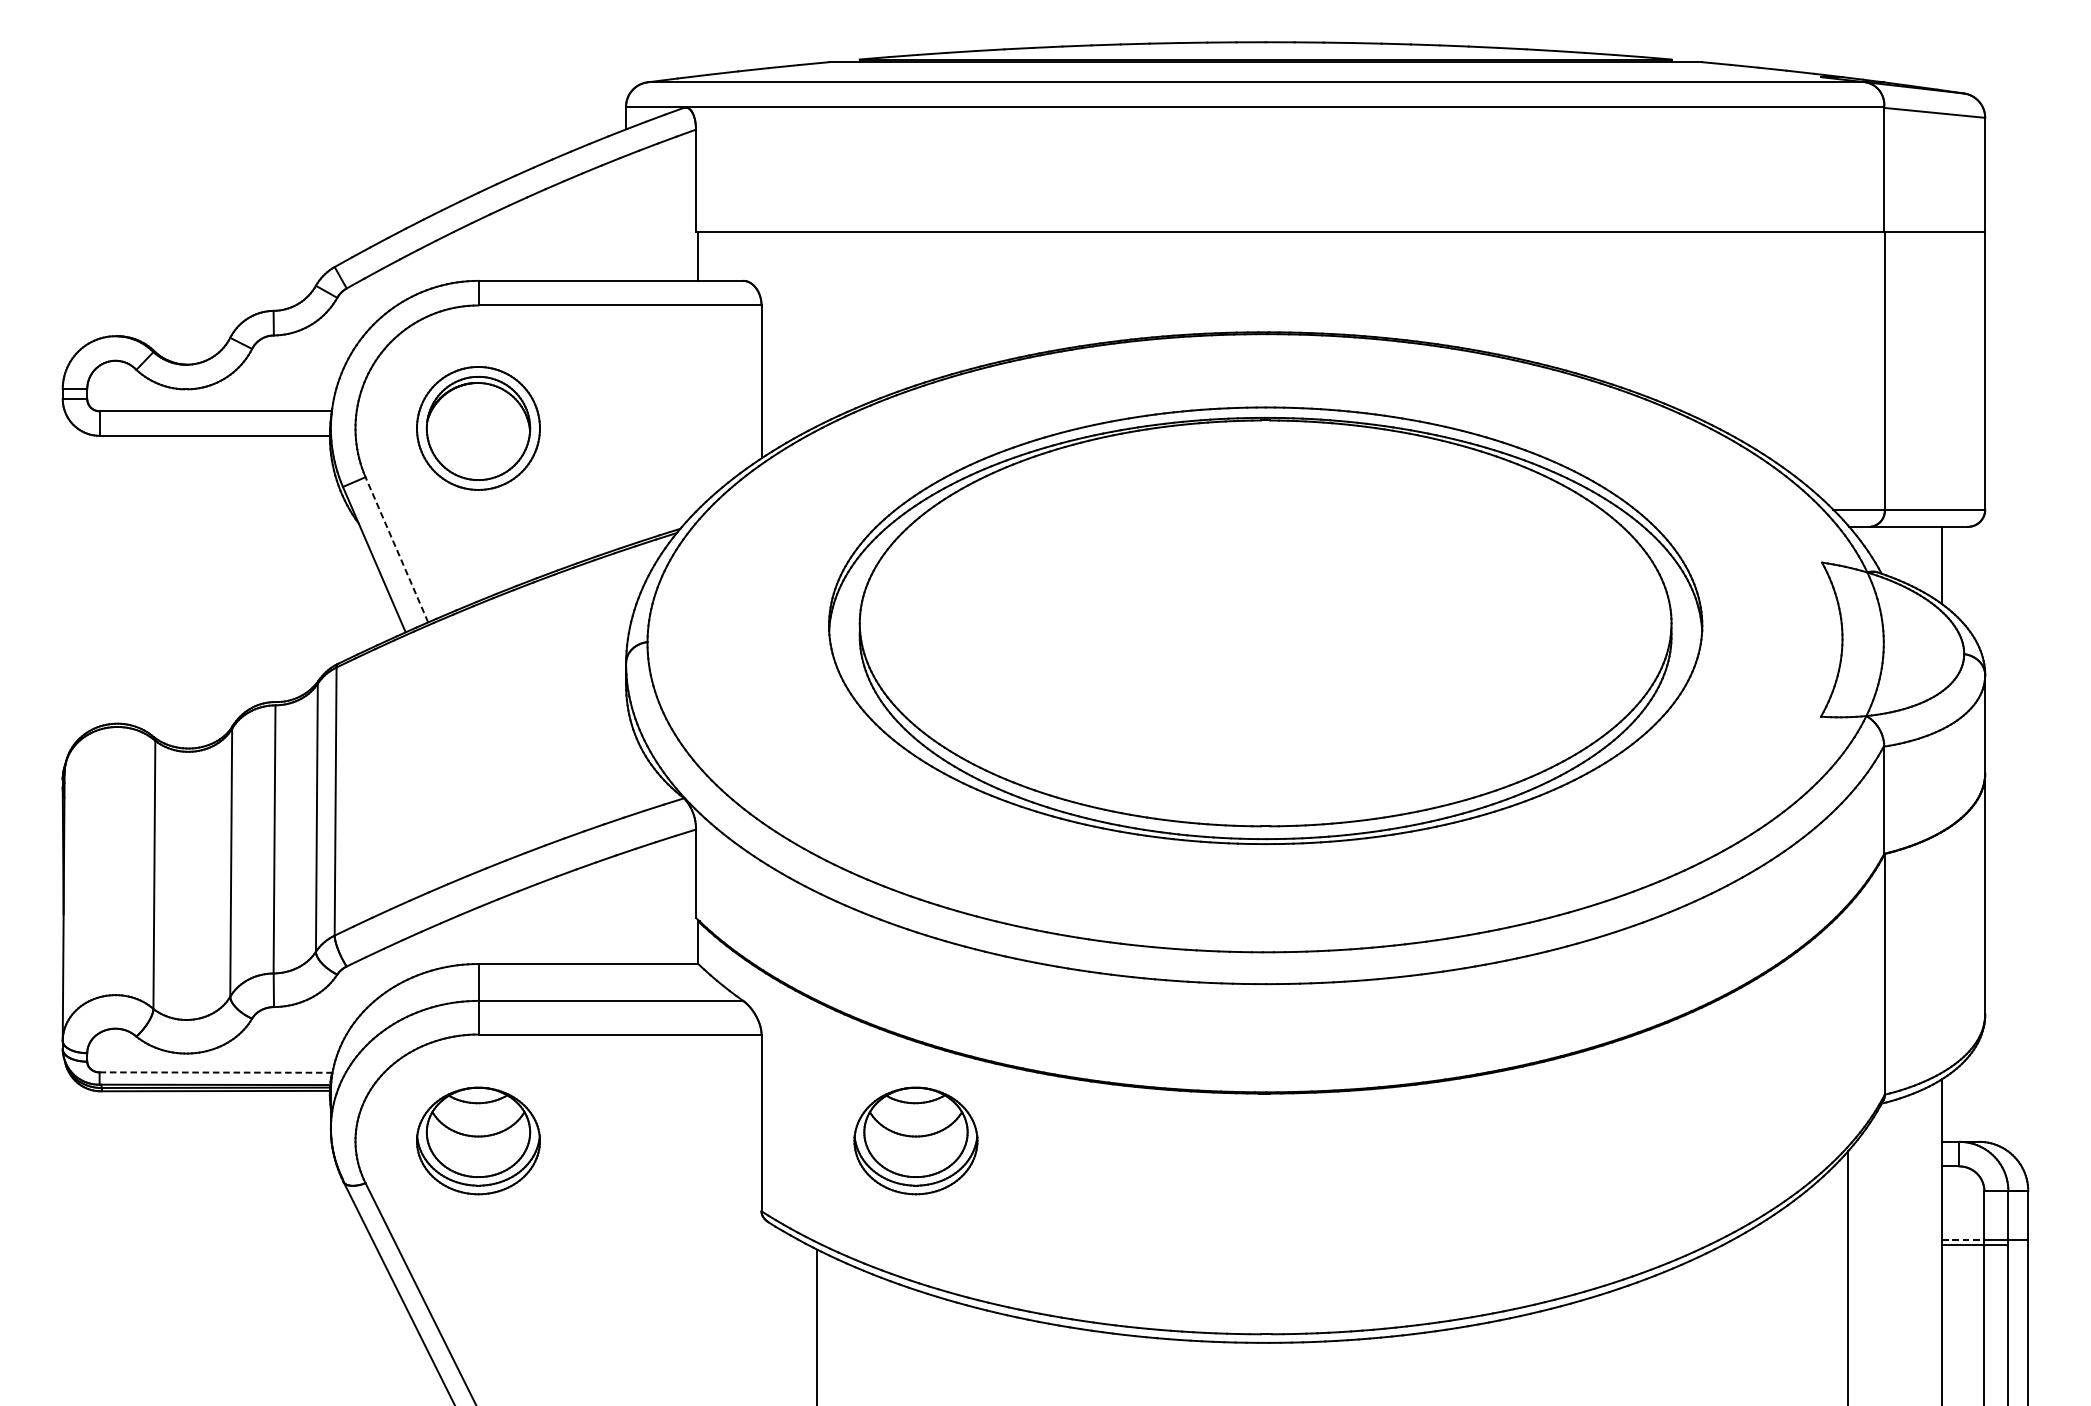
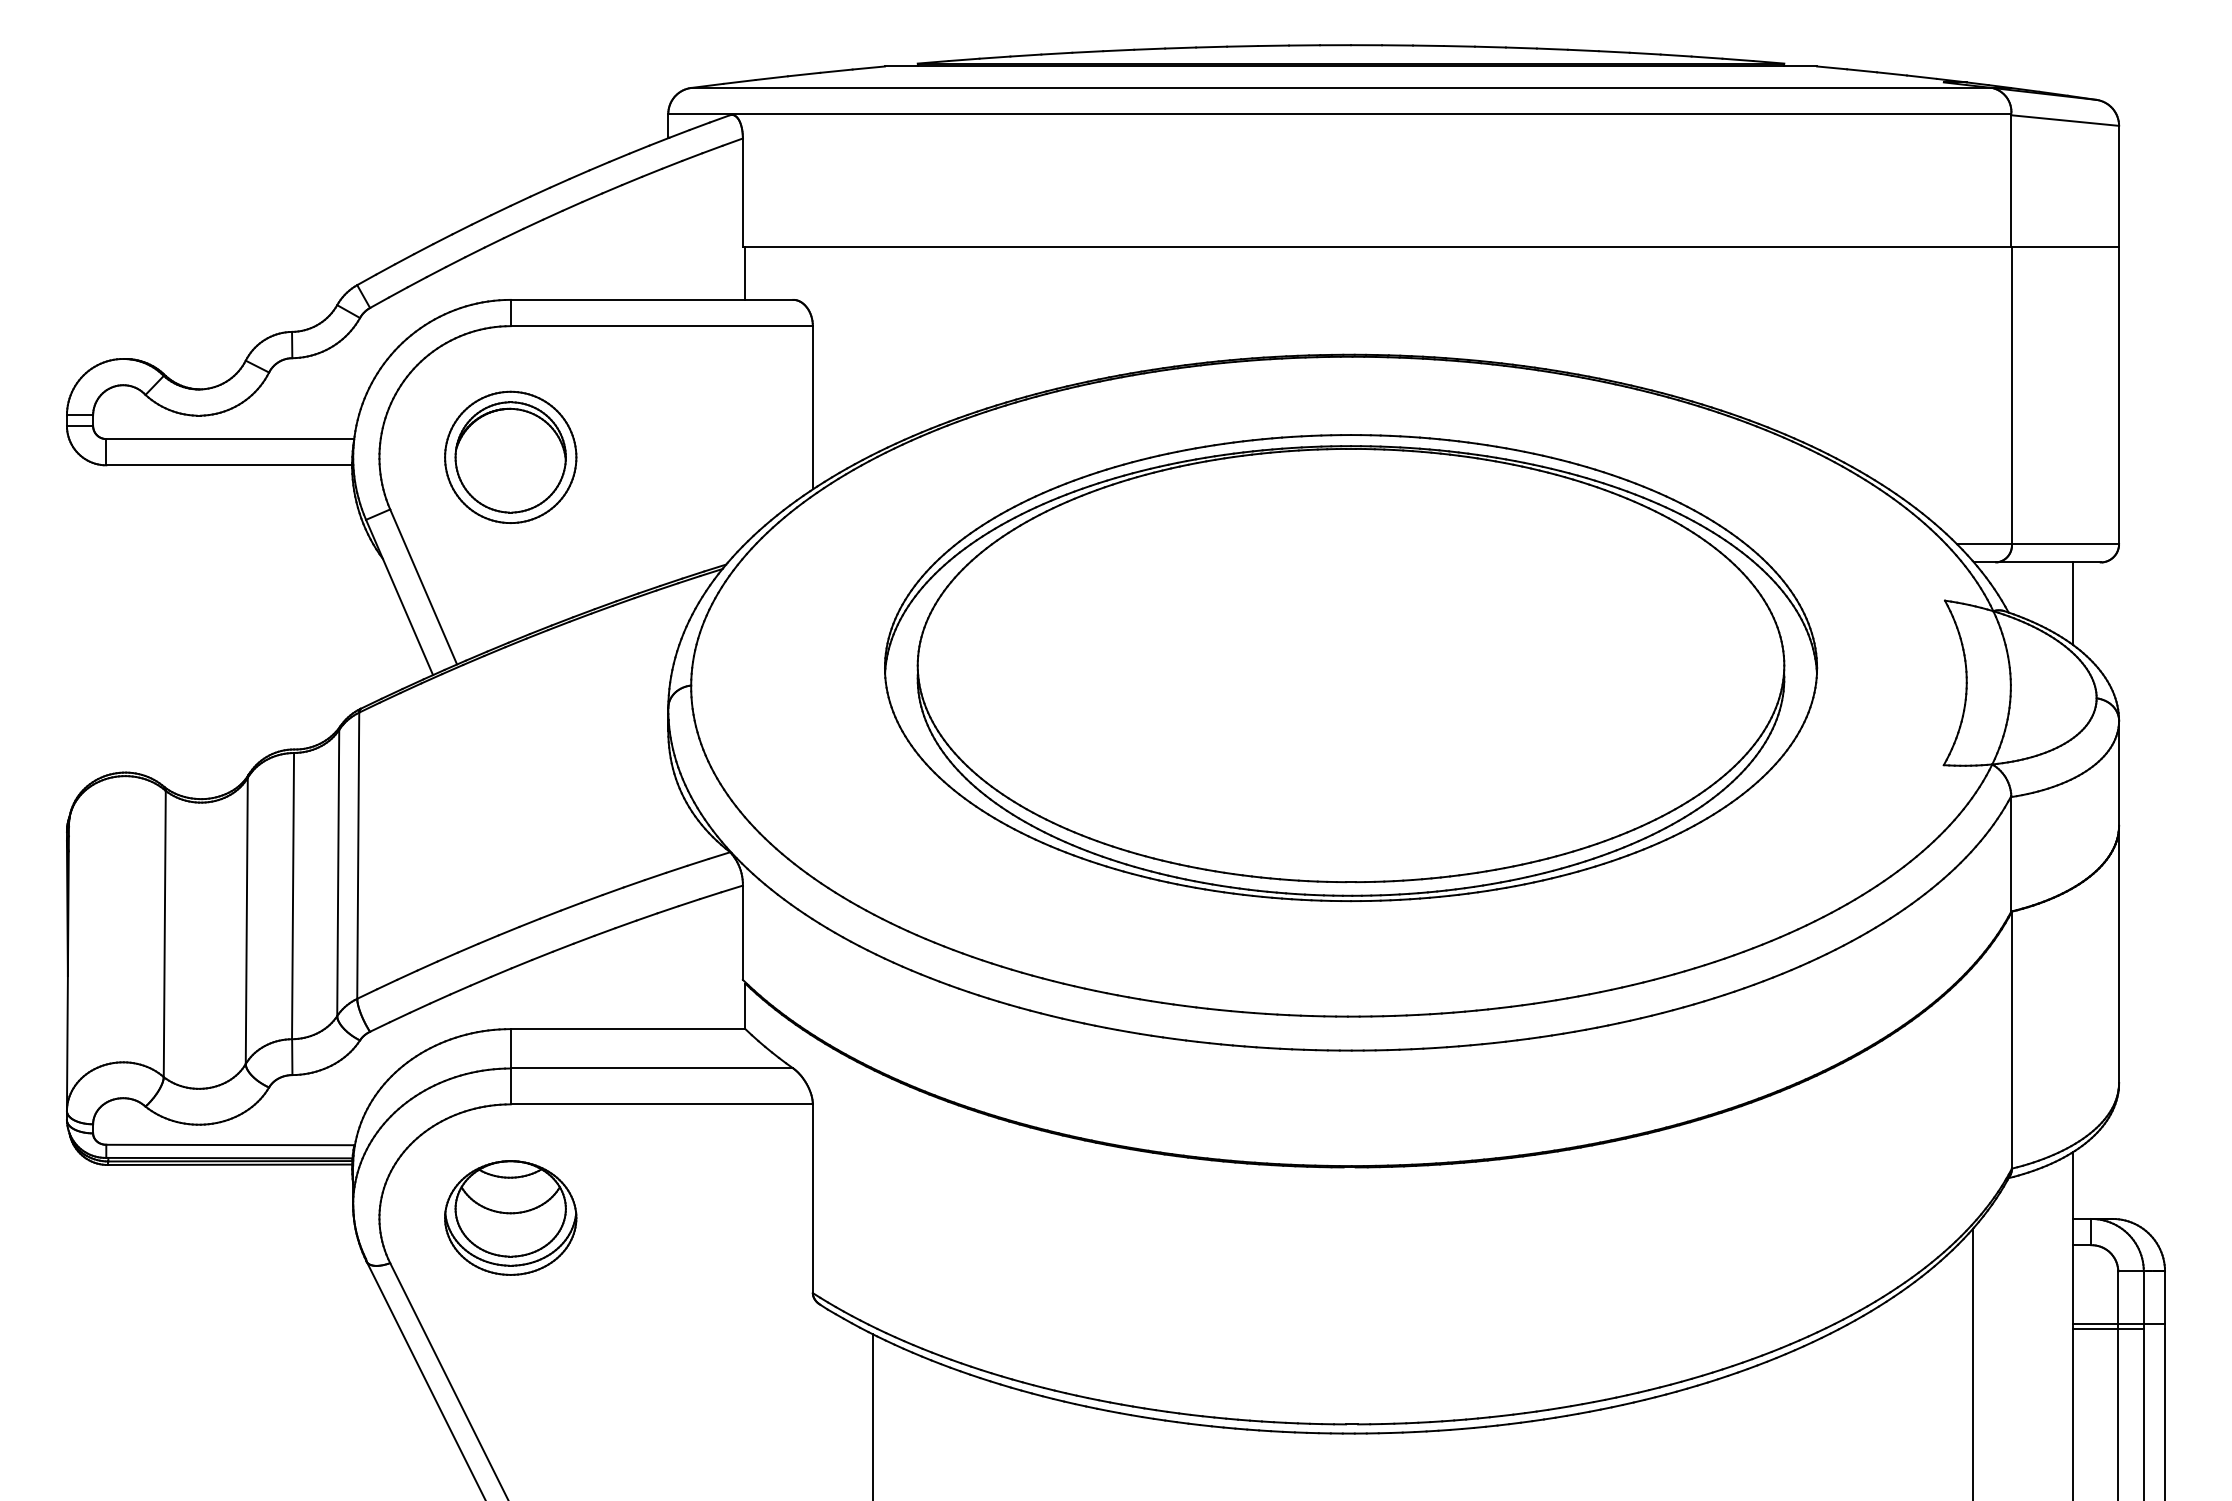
line: (396, 549) -> (423, 586), dashed -> solid
line: (215, 1073) -> (230, 1145), dashed -> solid
part: (915, 1140) -> (977, 1217), removed
line: (1963, 1239) -> (2095, 1323), dashed -> solid

